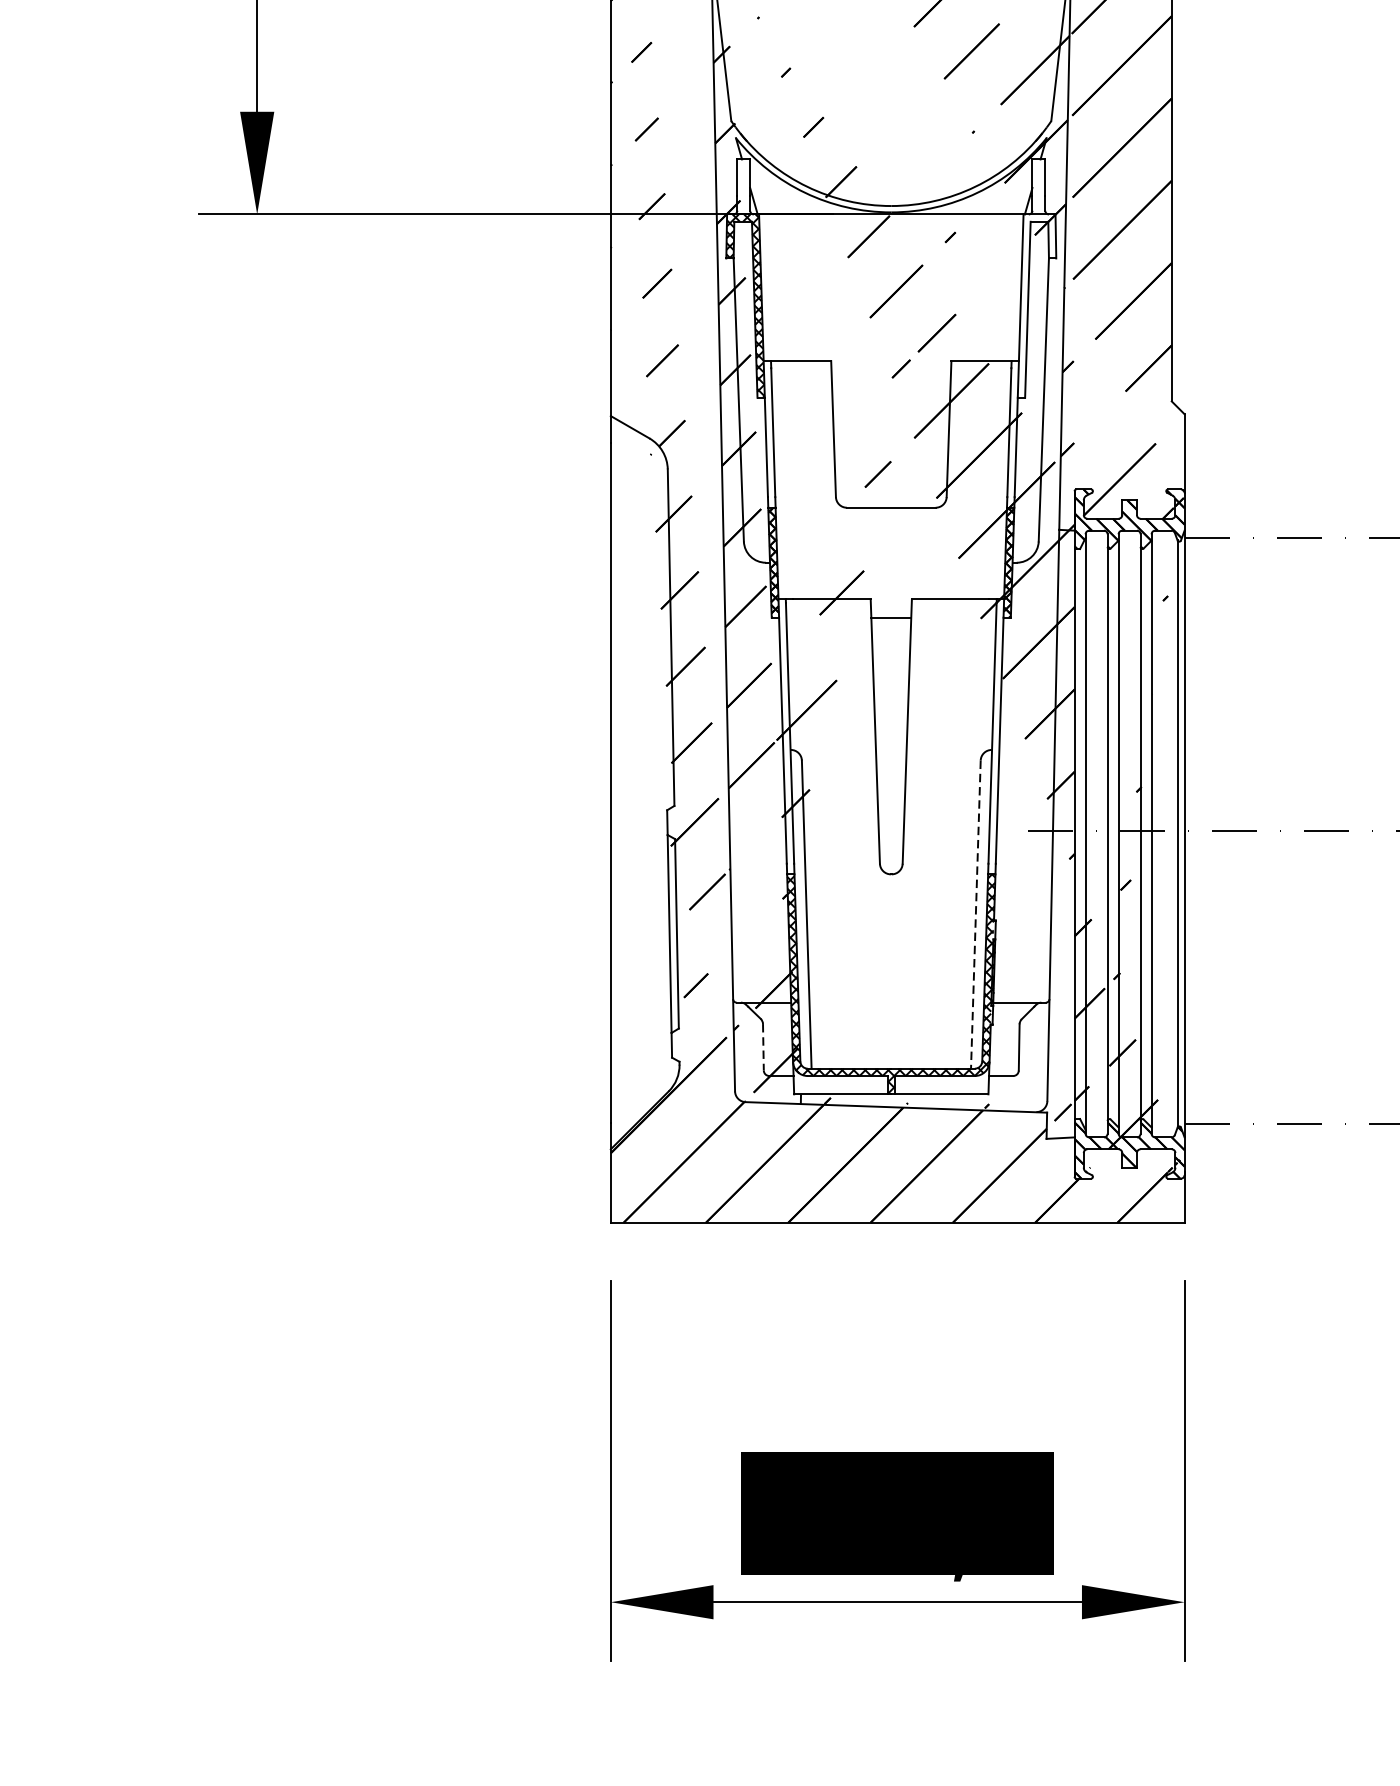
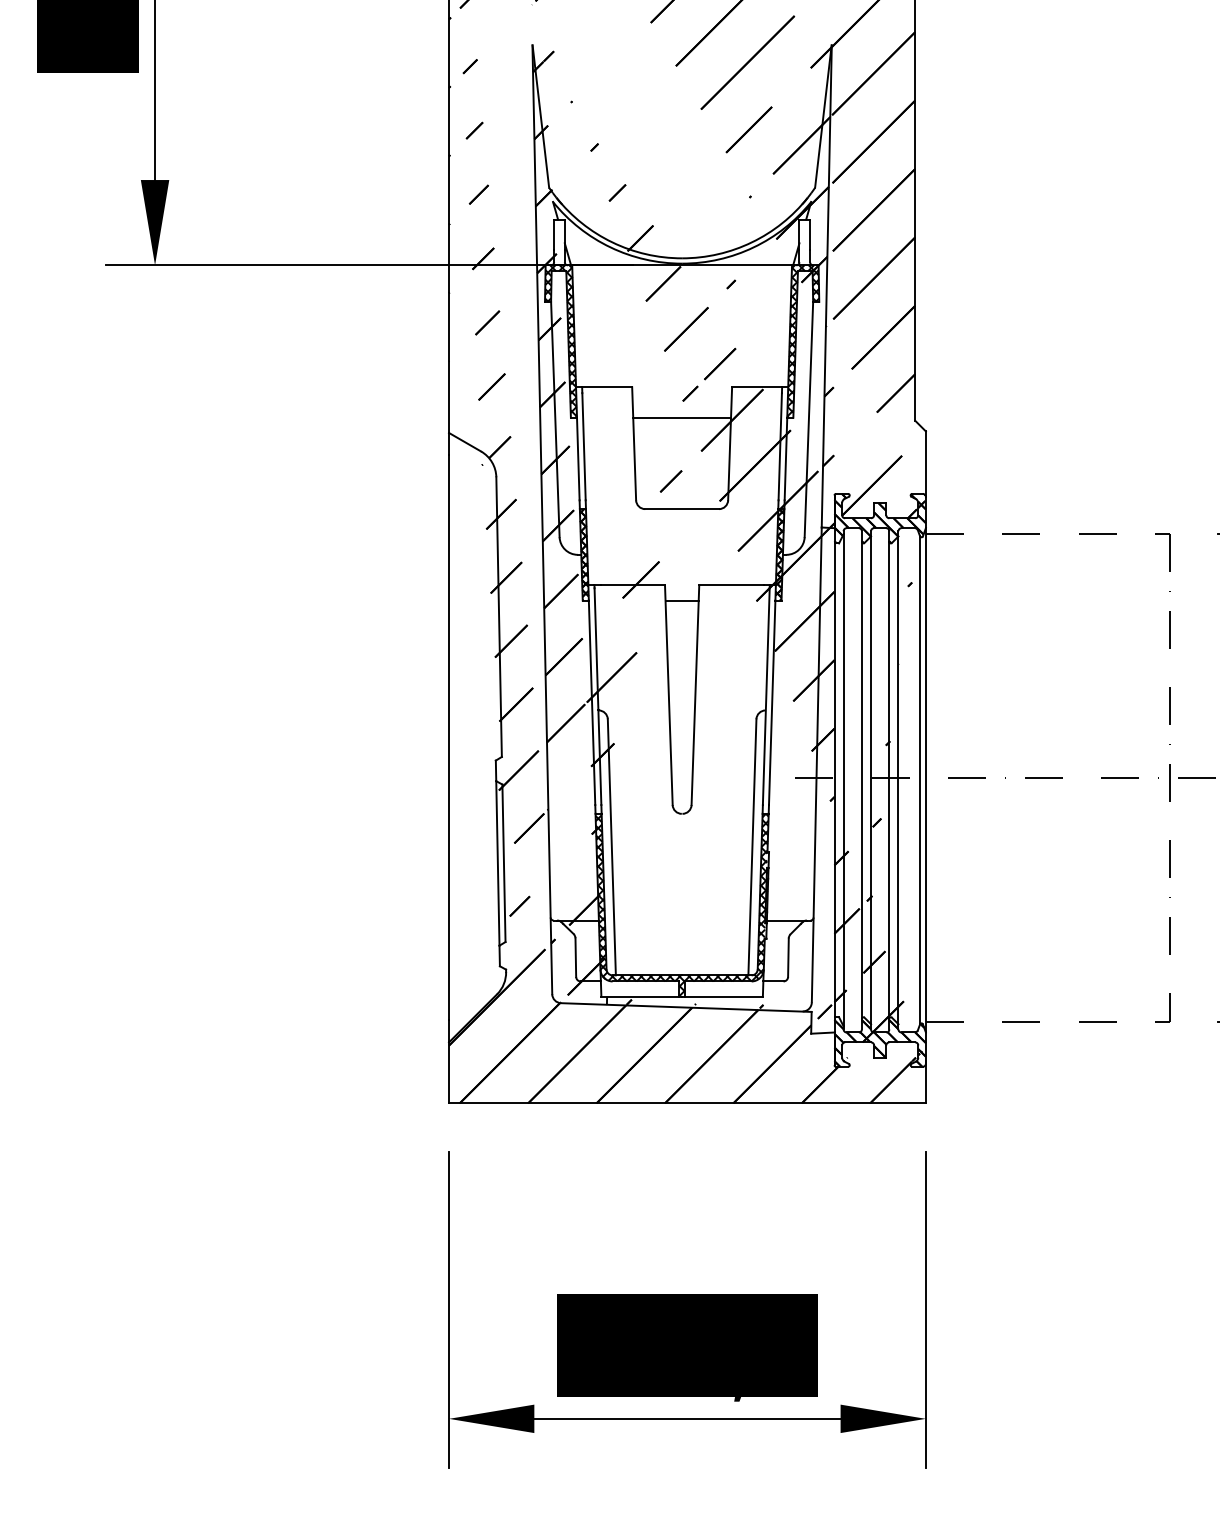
hatch: (1037, 306) -> (803, 341), added
line: (891, 397) -> (682, 417), added
line: (975, 914) -> (752, 847), dashed -> solid
line: (763, 1048) -> (575, 958), dashed -> solid

